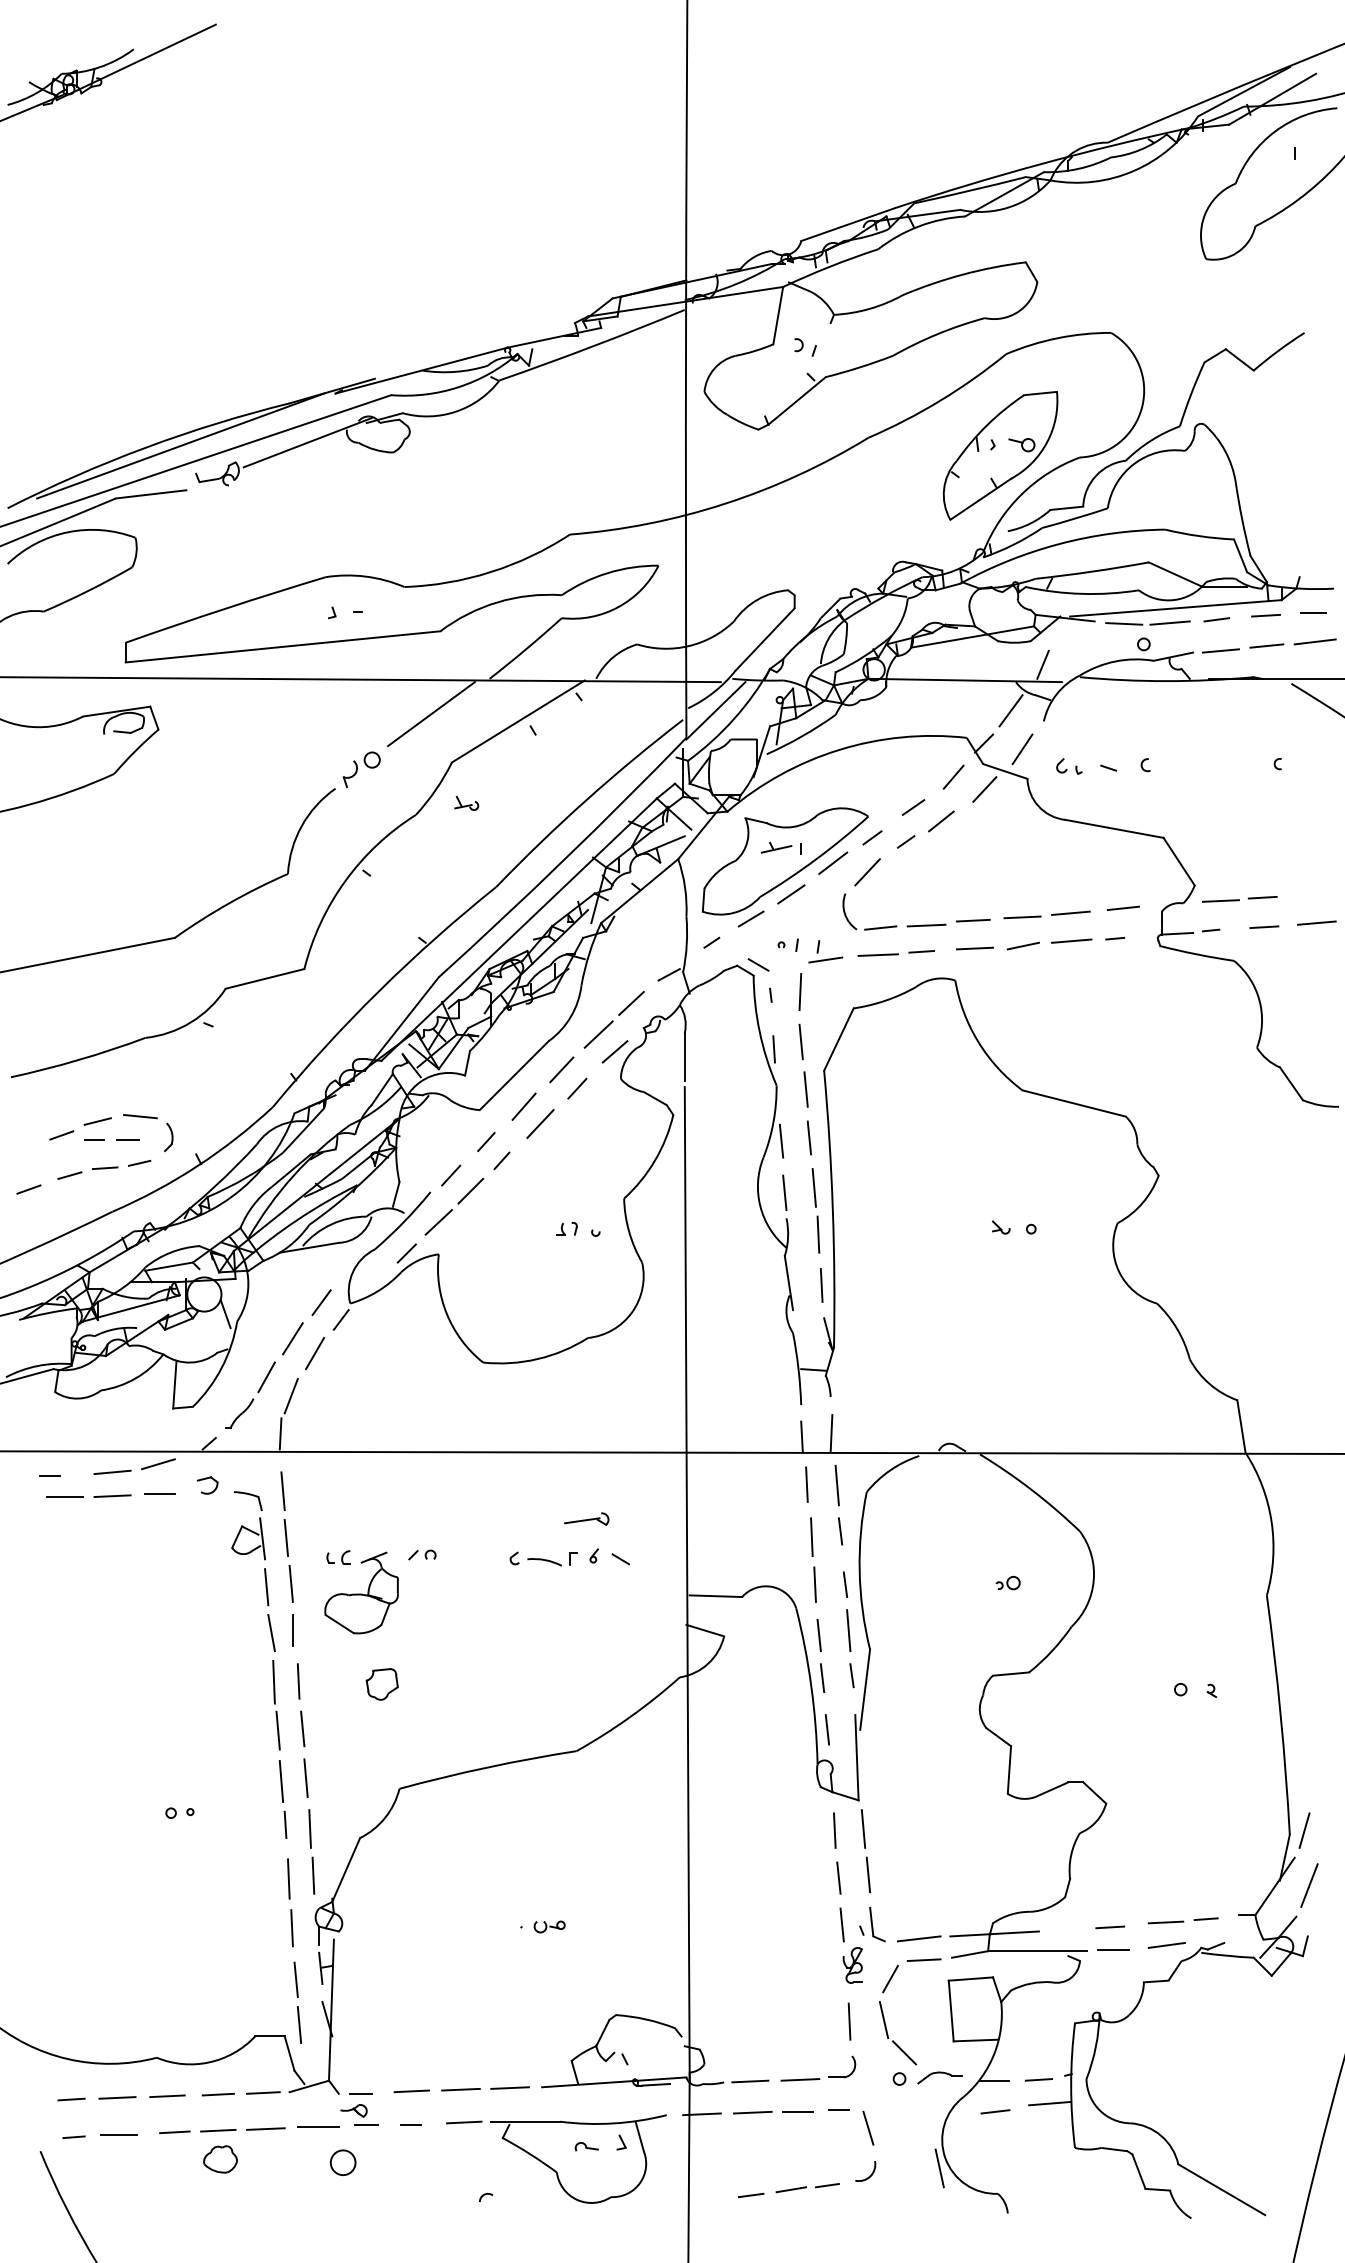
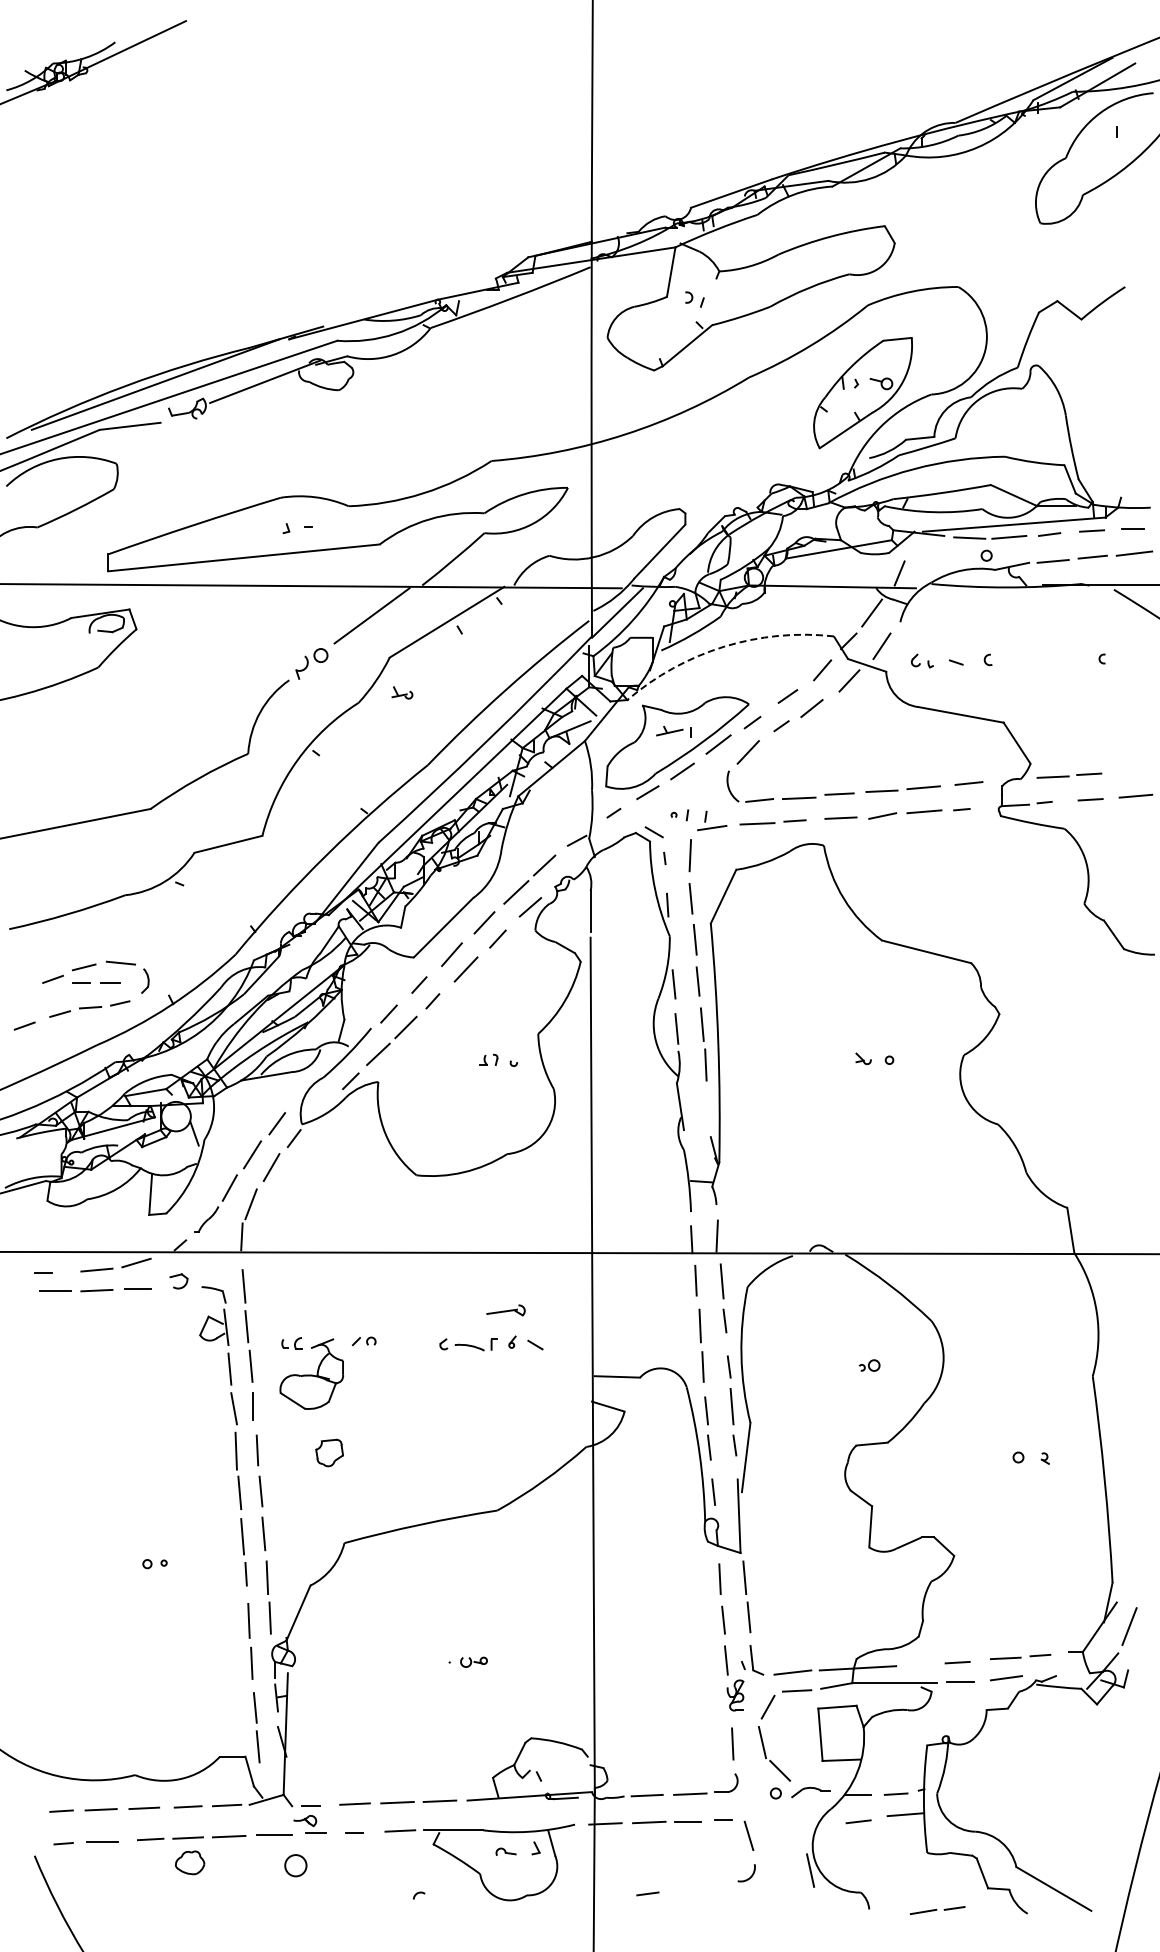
arc: (839, 749) -> (724, 646), solid -> dashed
line: (821, 1285) -> (708, 1108), removed
line: (1304, 1831) -> (1125, 1579), removed
part: (807, 2188) -> (937, 1910), moved

